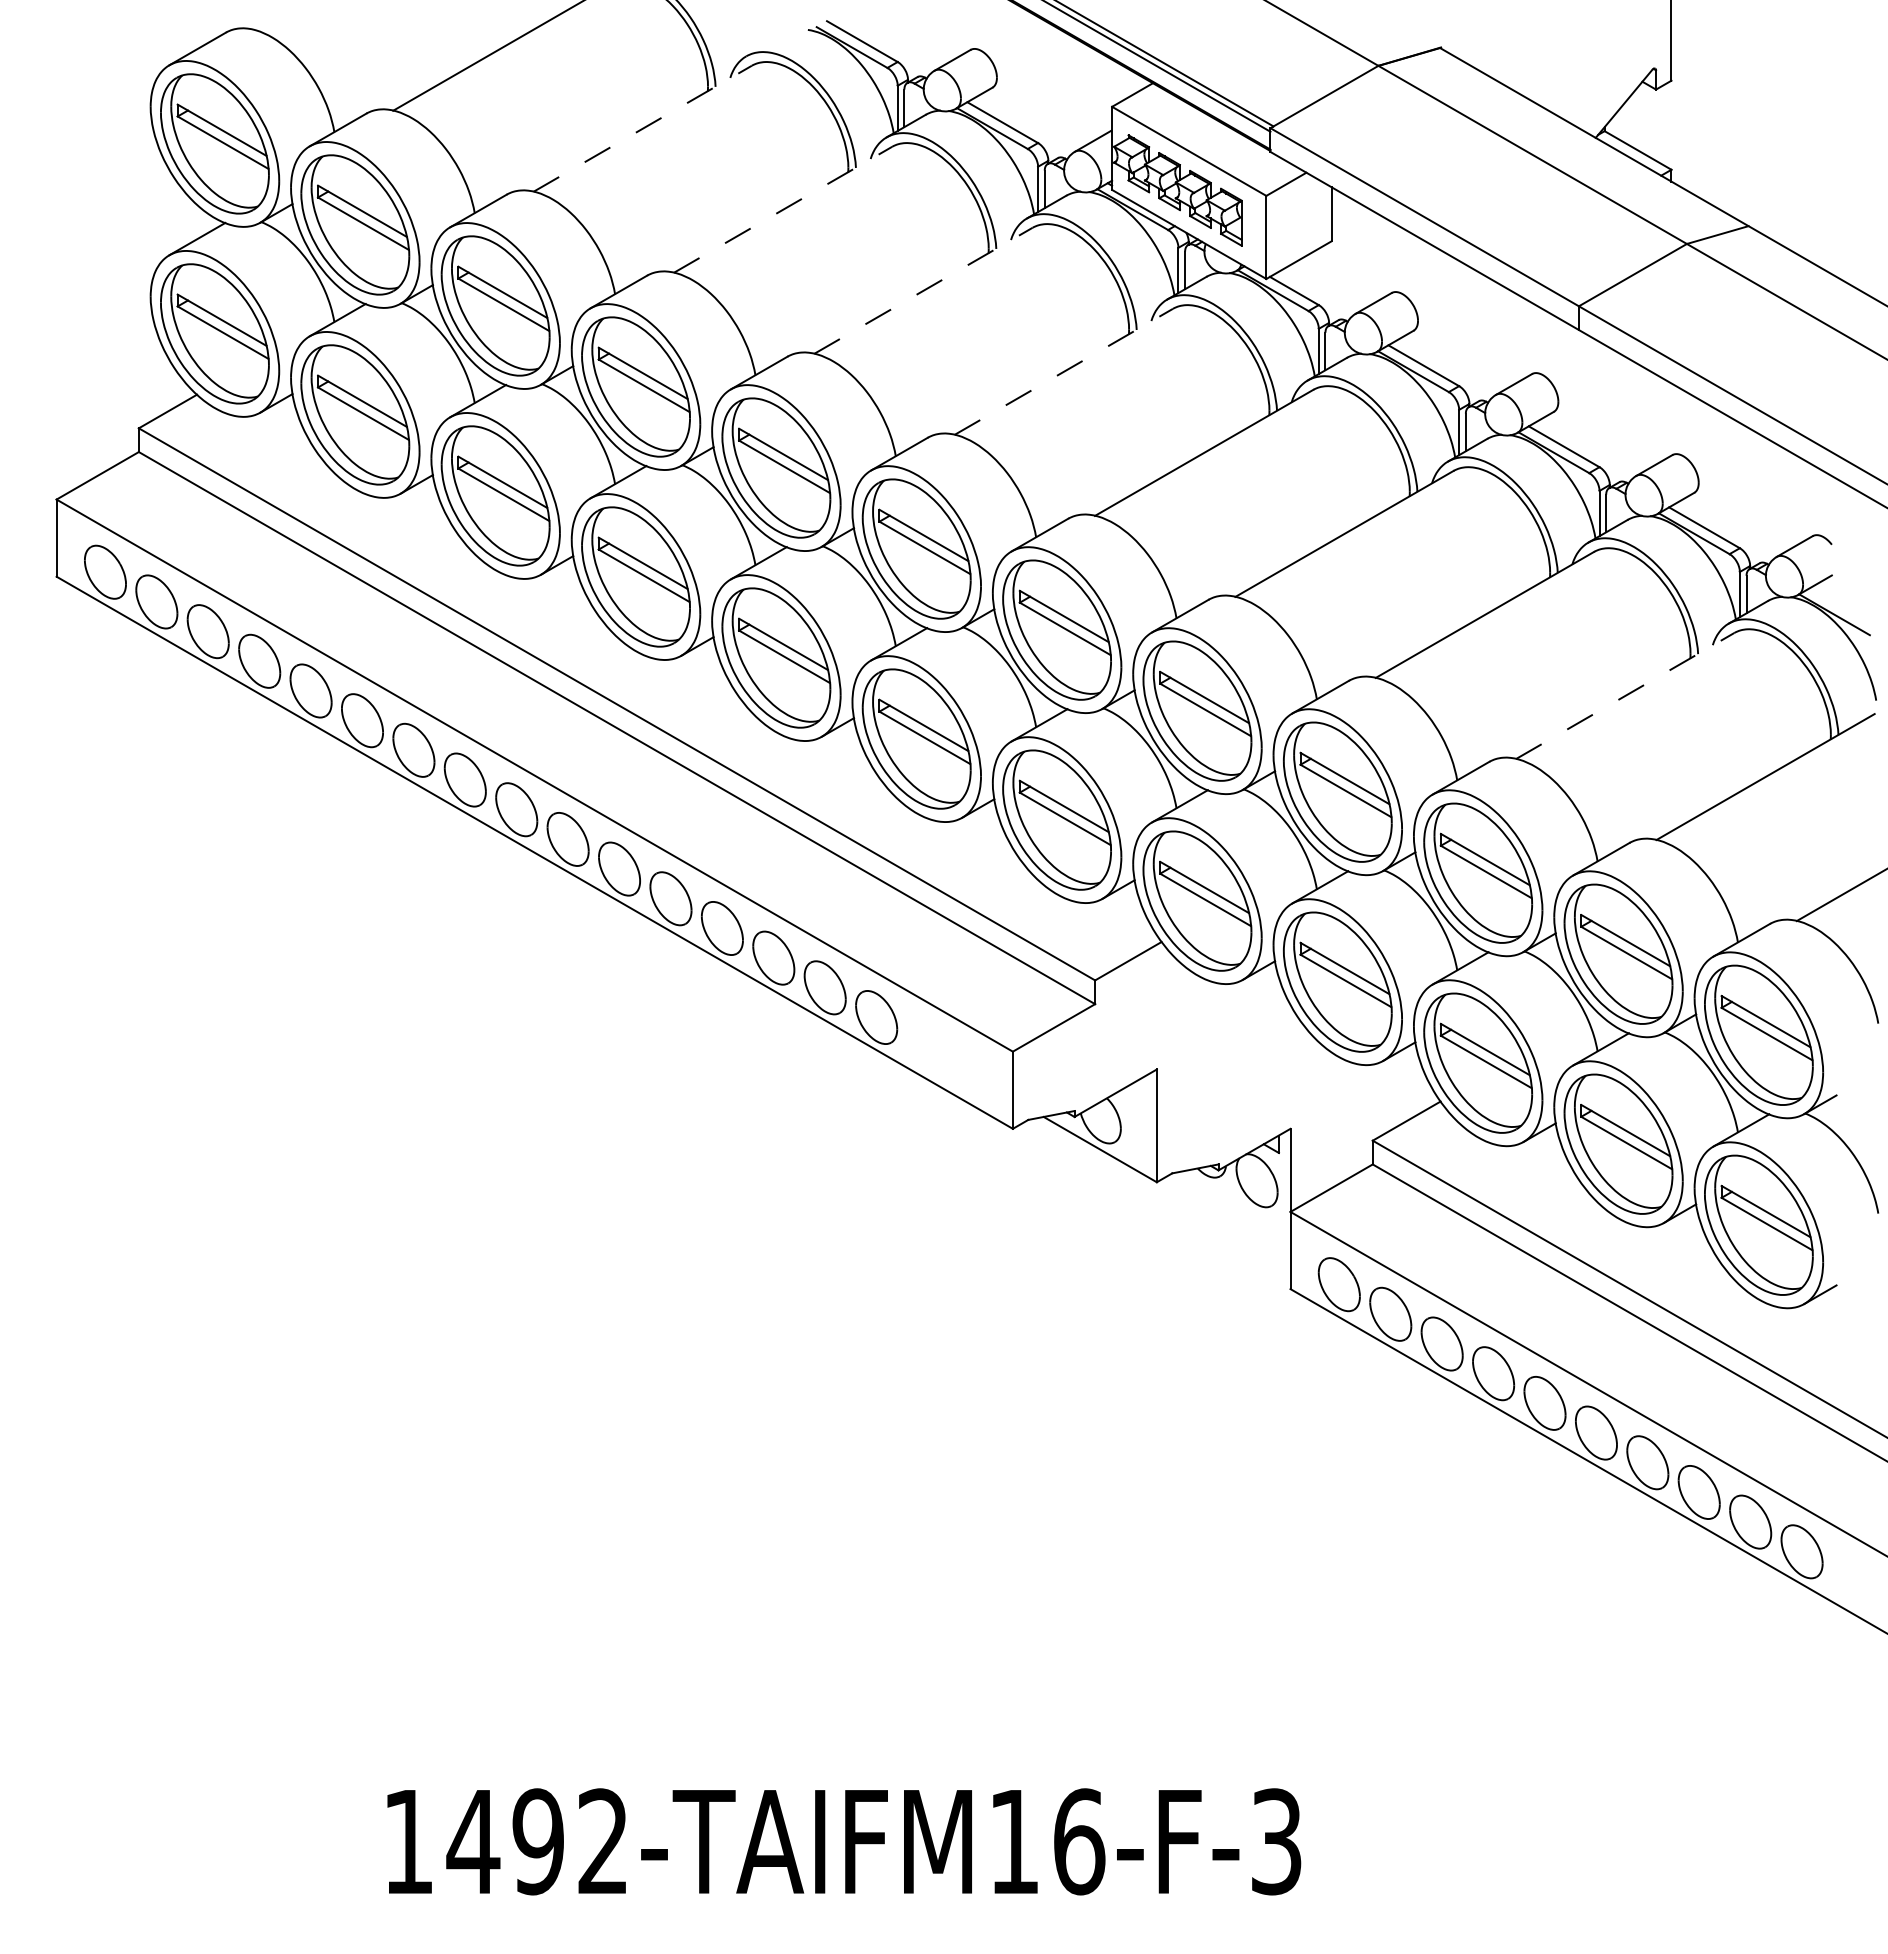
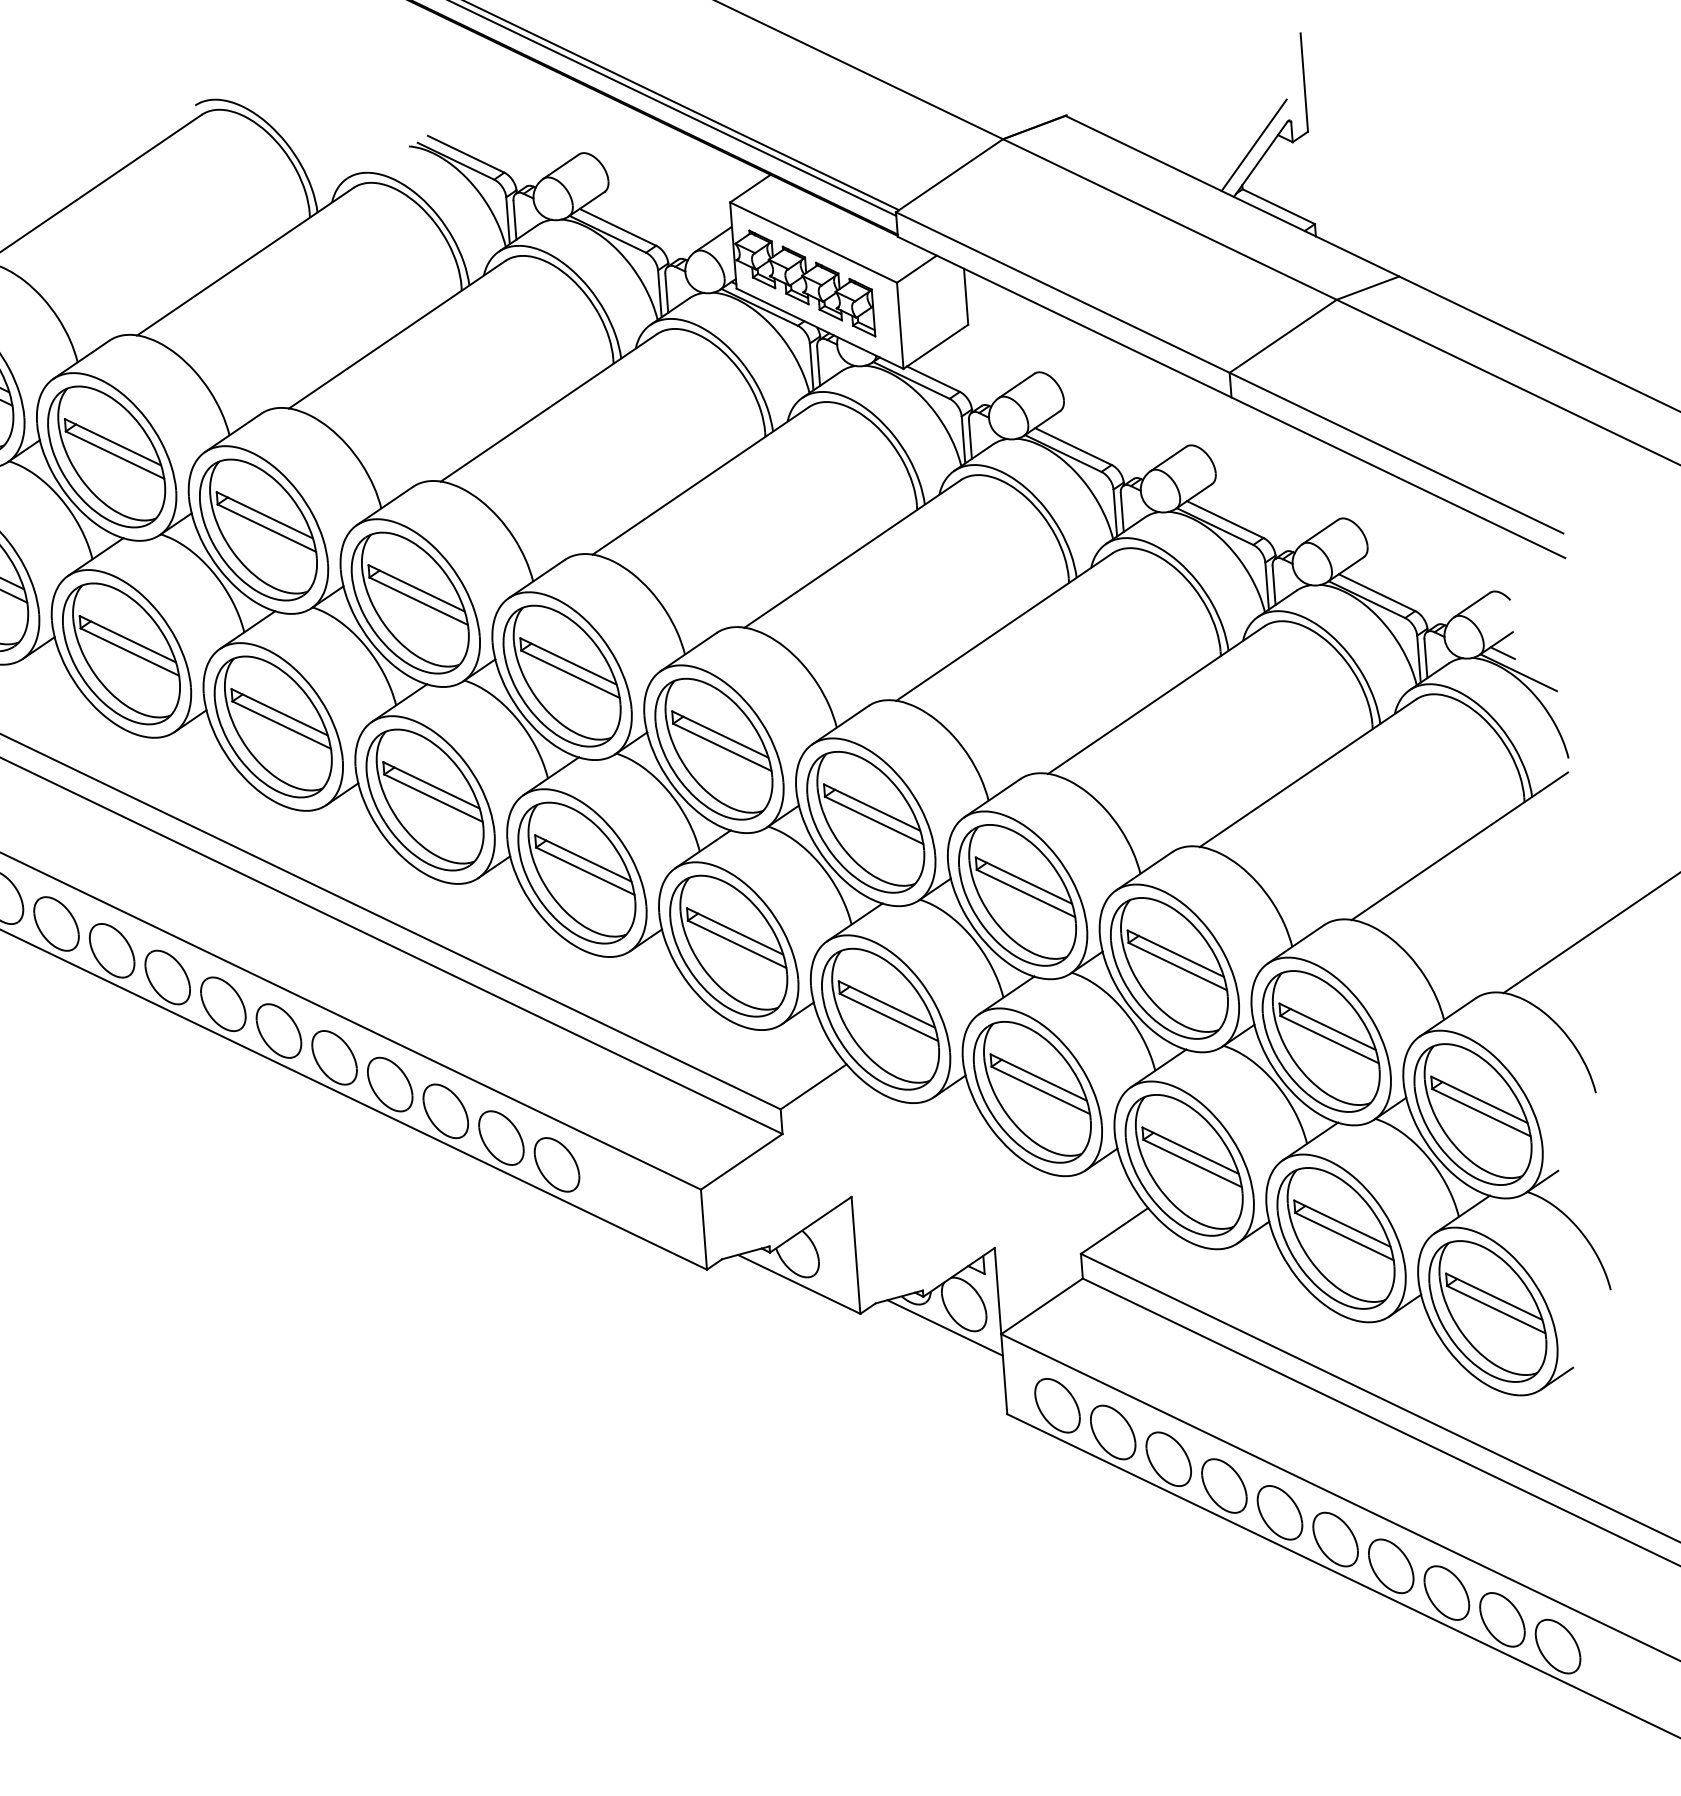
line: (1618, 89) -> (1253, 145), added
line: (643, 128) -> (246, 261), dashed -> solid
line: (783, 209) -> (397, 334), dashed -> solid
line: (923, 290) -> (548, 407), dashed -> solid
line: (1064, 371) -> (701, 480), dashed -> solid
line: (1820, 594) -> (1502, 652), added
line: (1625, 695) -> (1308, 772), dashed -> solid
line: (1236, 1201) -> (944, 1327), added

